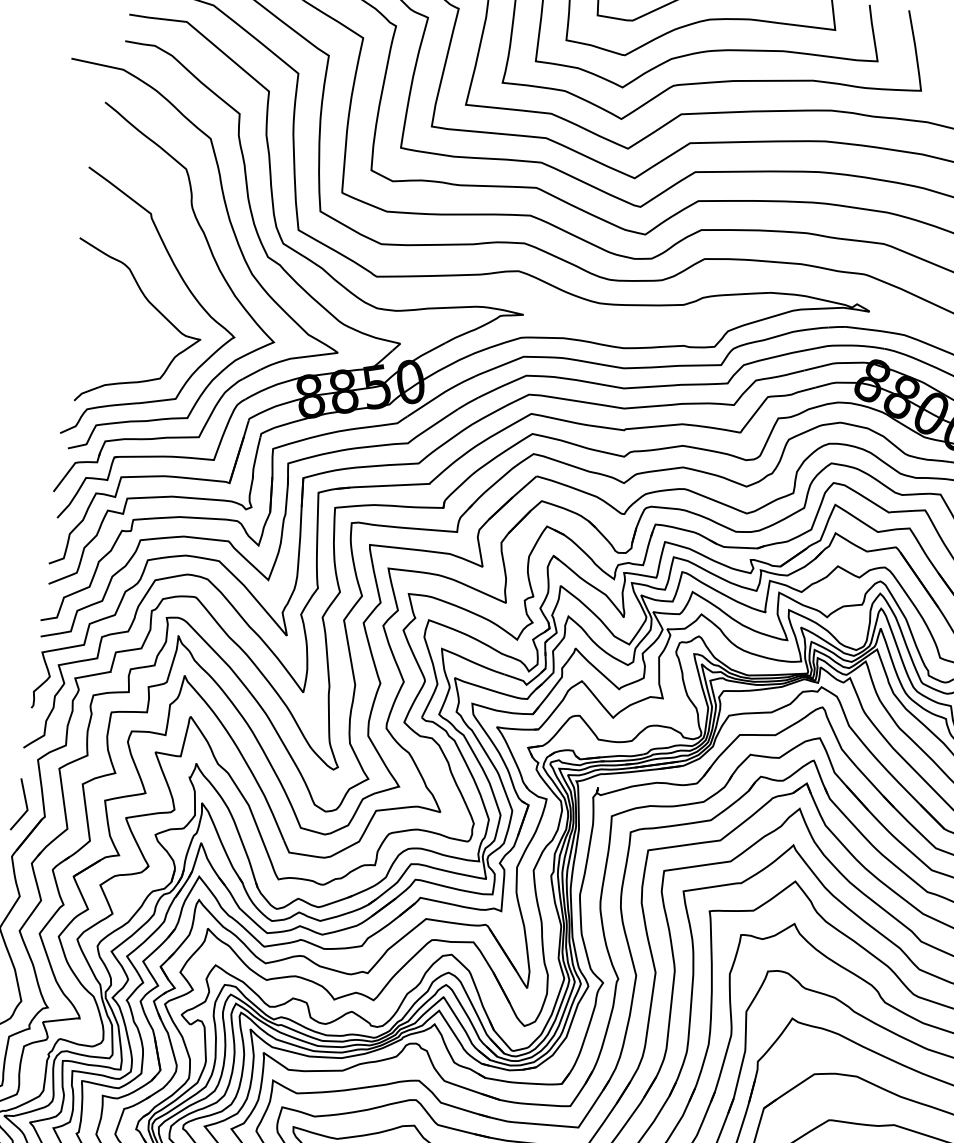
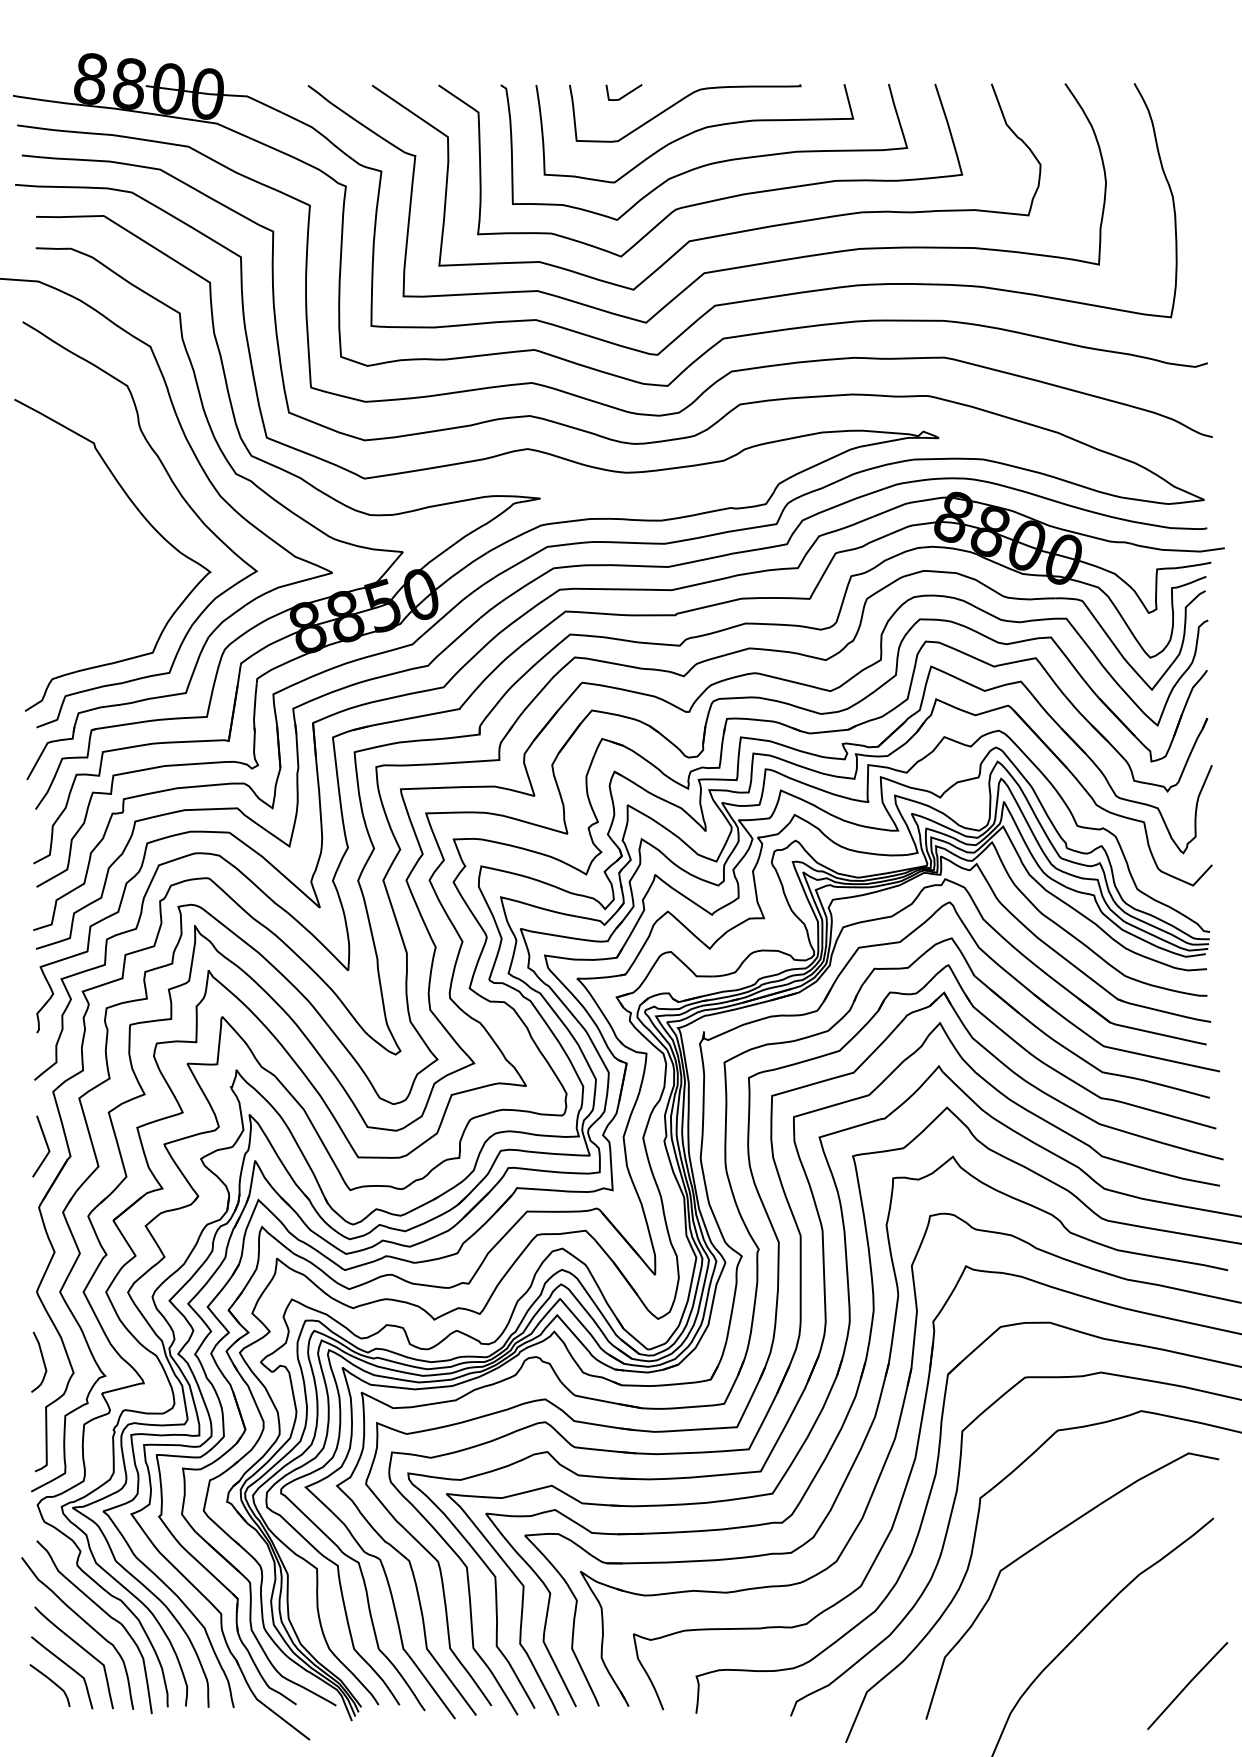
part: (152, 307) -> (111, 550), removed

